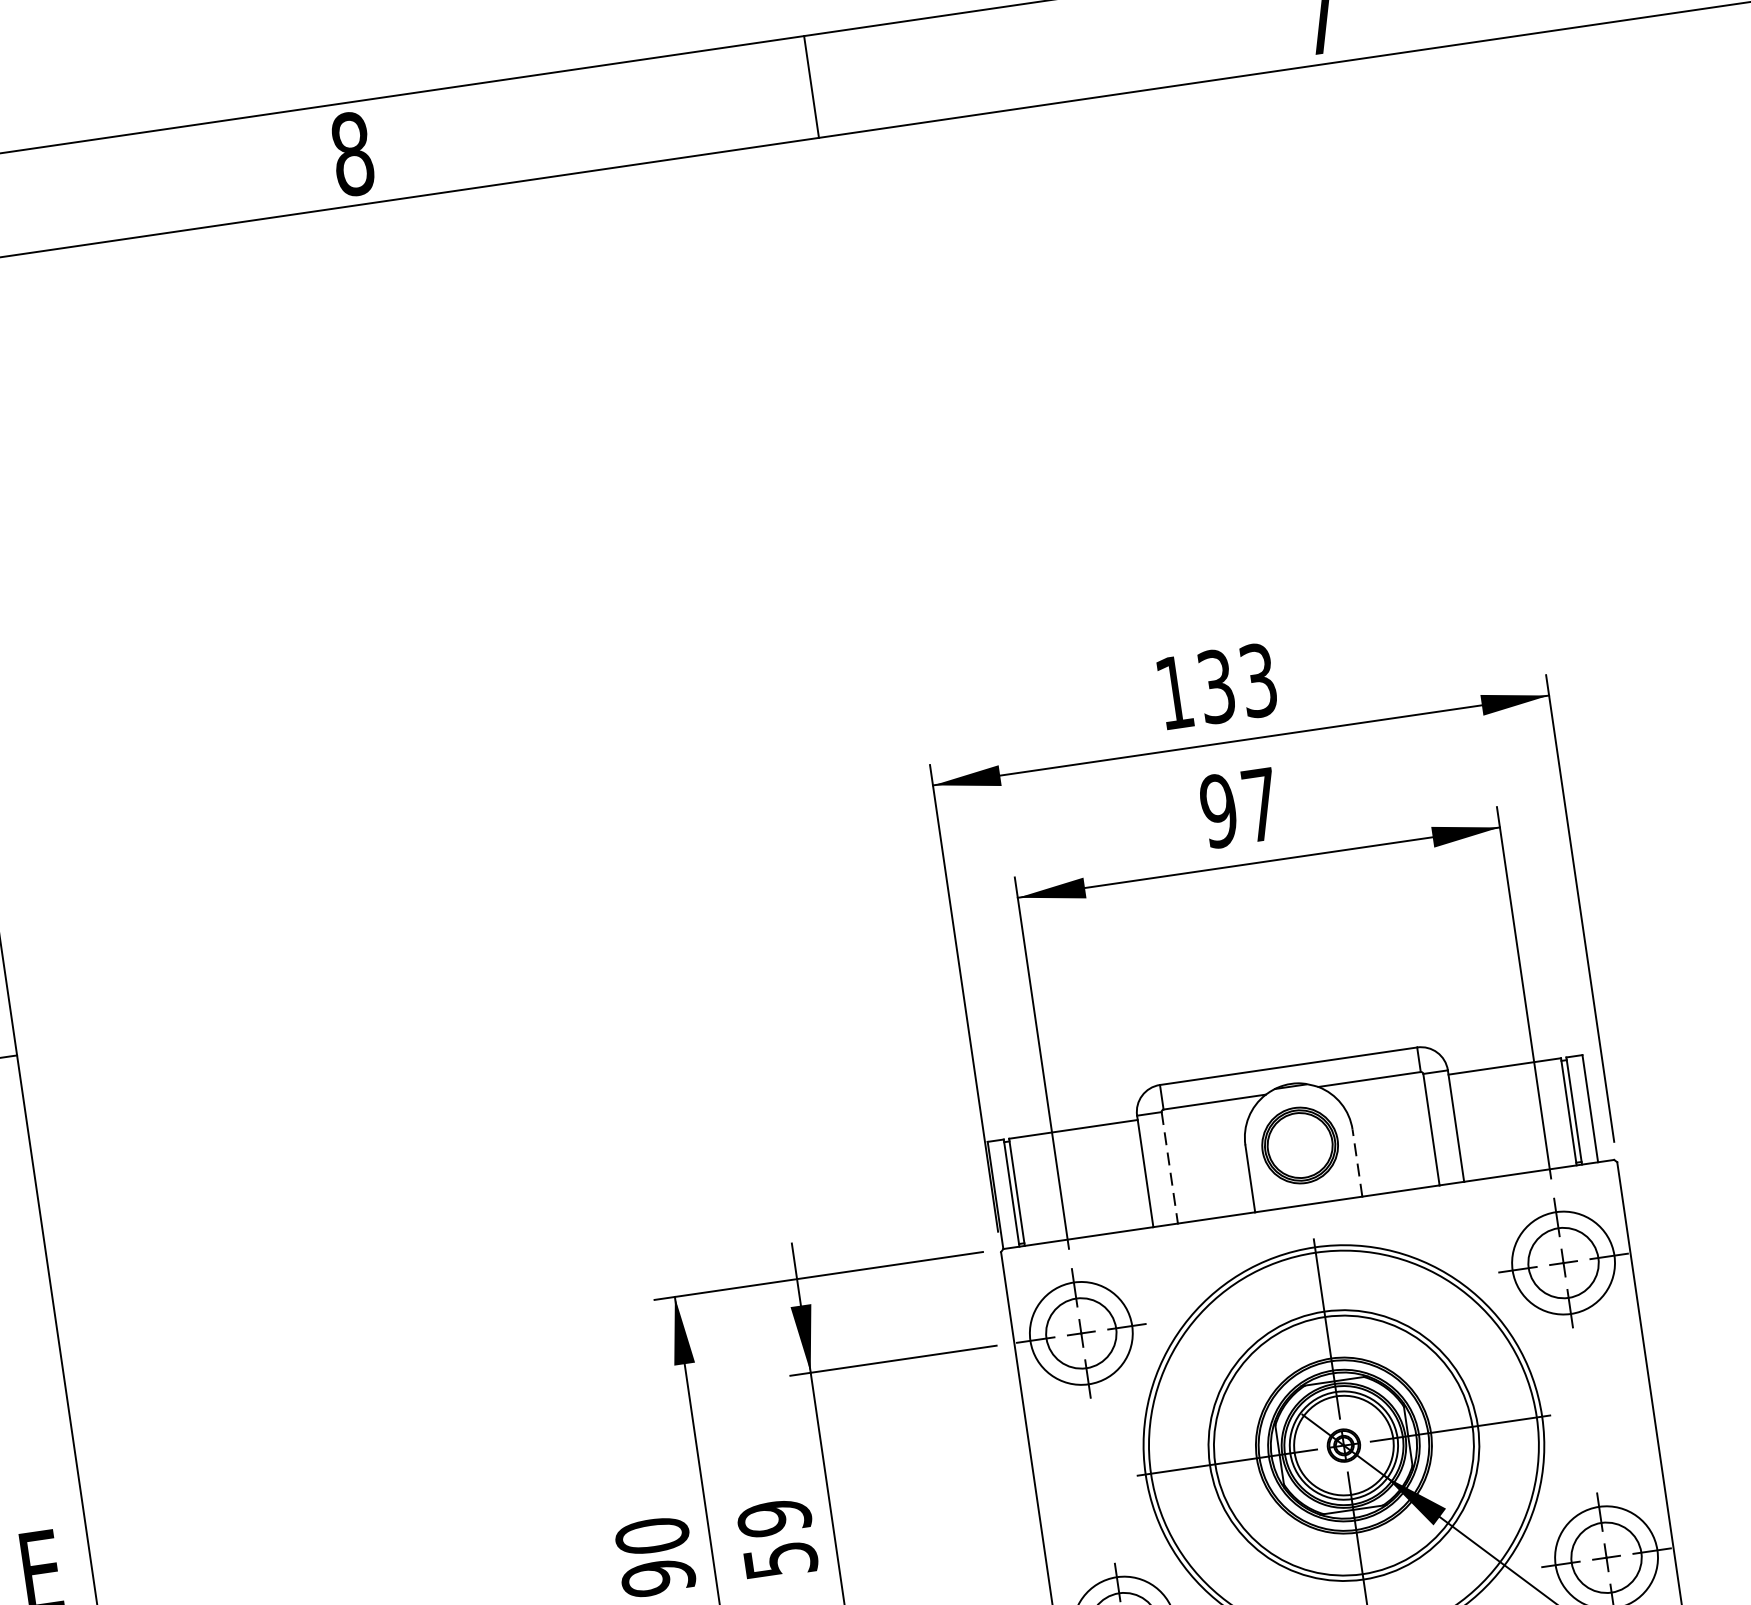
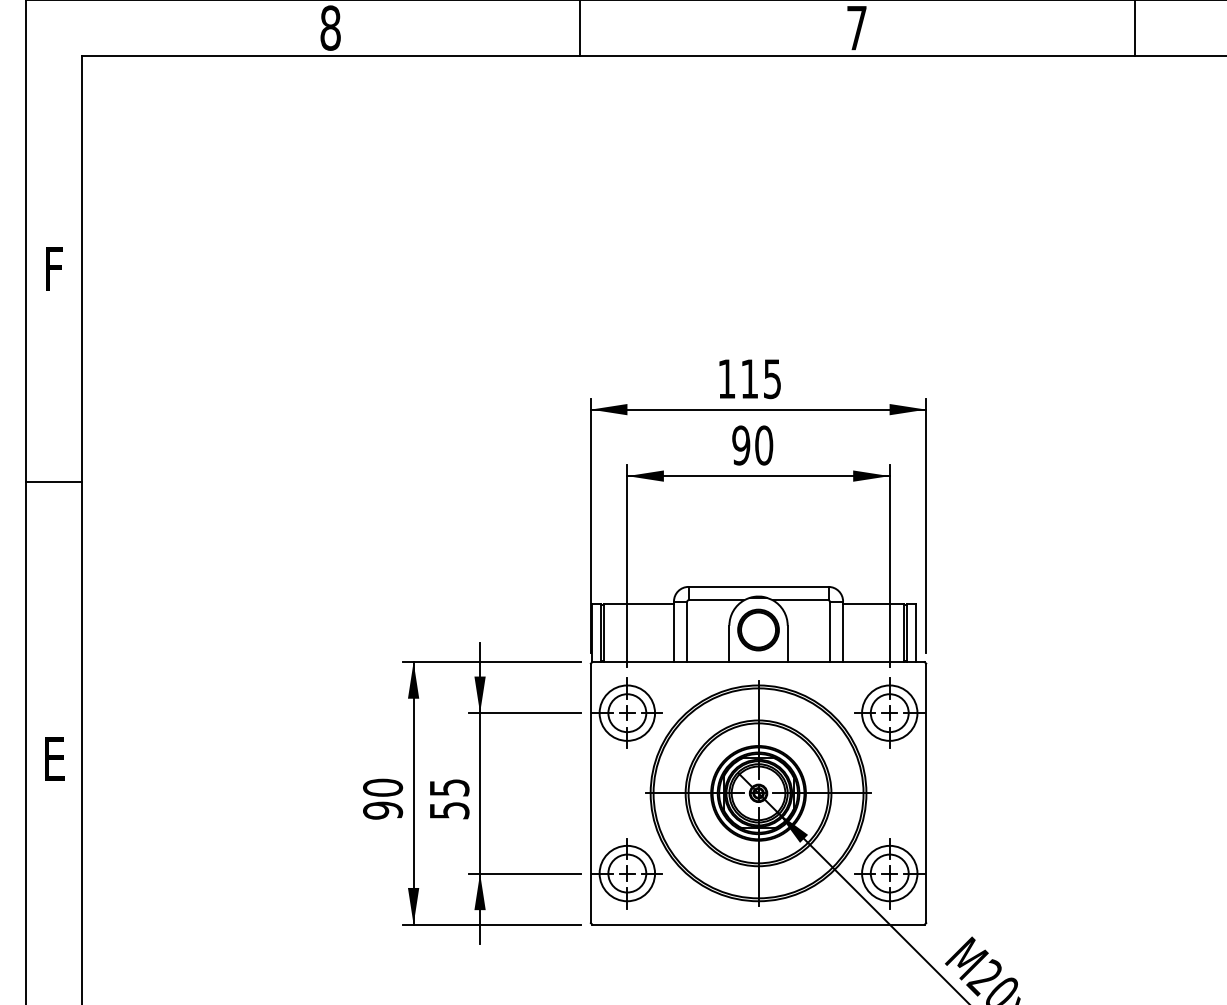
text: (1238, 684) -> (761, 379), 133 -> 115
text: (1261, 804) -> (764, 445), 97 -> 90
line: (1356, 1162) -> (787, 643), dashed -> solid
line: (1170, 1169) -> (687, 632), dashed -> solid
text: (774, 1517) -> (449, 787), 59 -> 55

